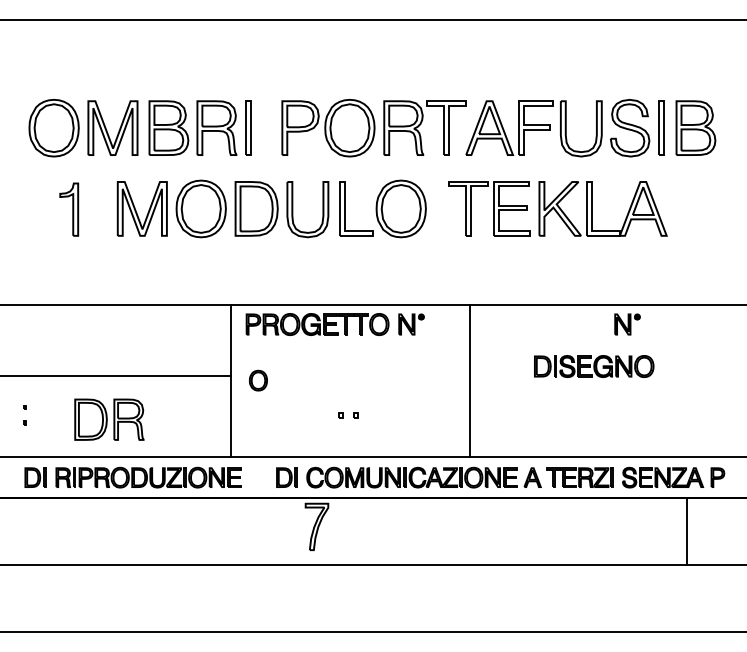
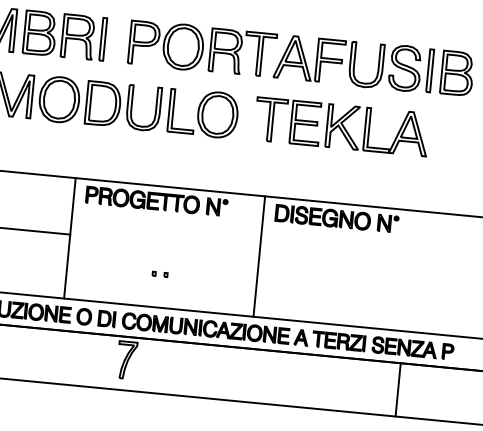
part: (594, 366) -> (323, 217), moved
part: (258, 380) -> (84, 316), moved
line: (687, 530) -> (398, 389), moved

